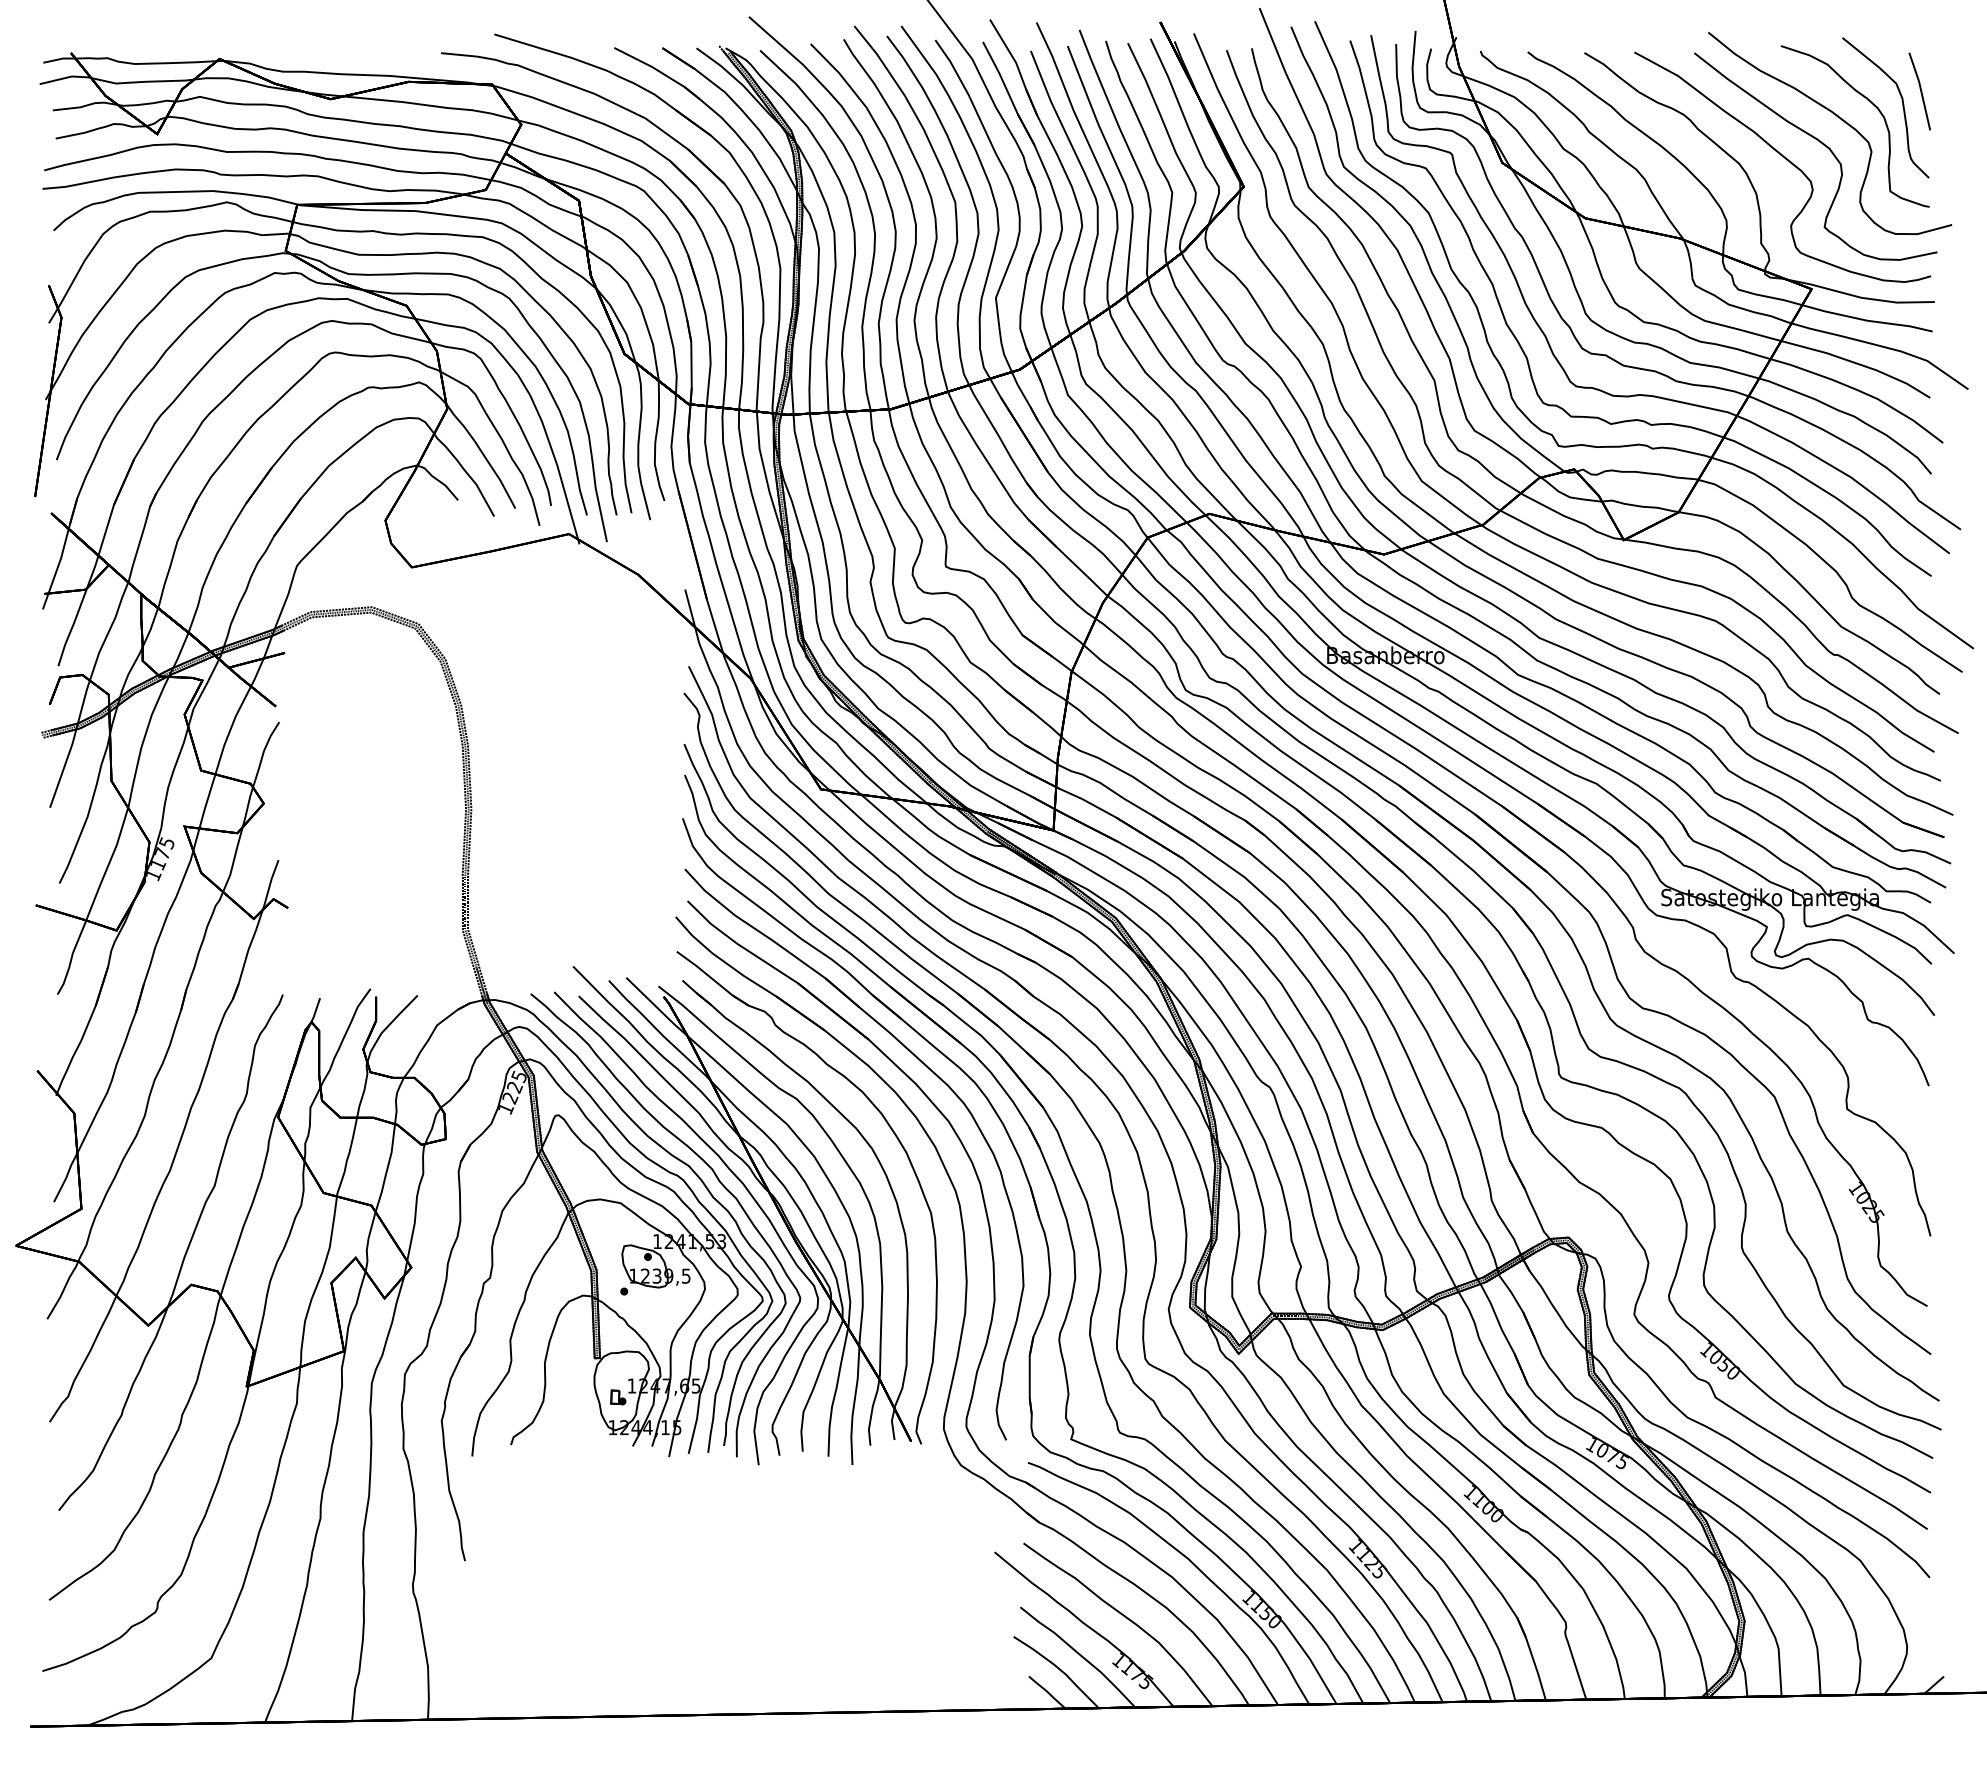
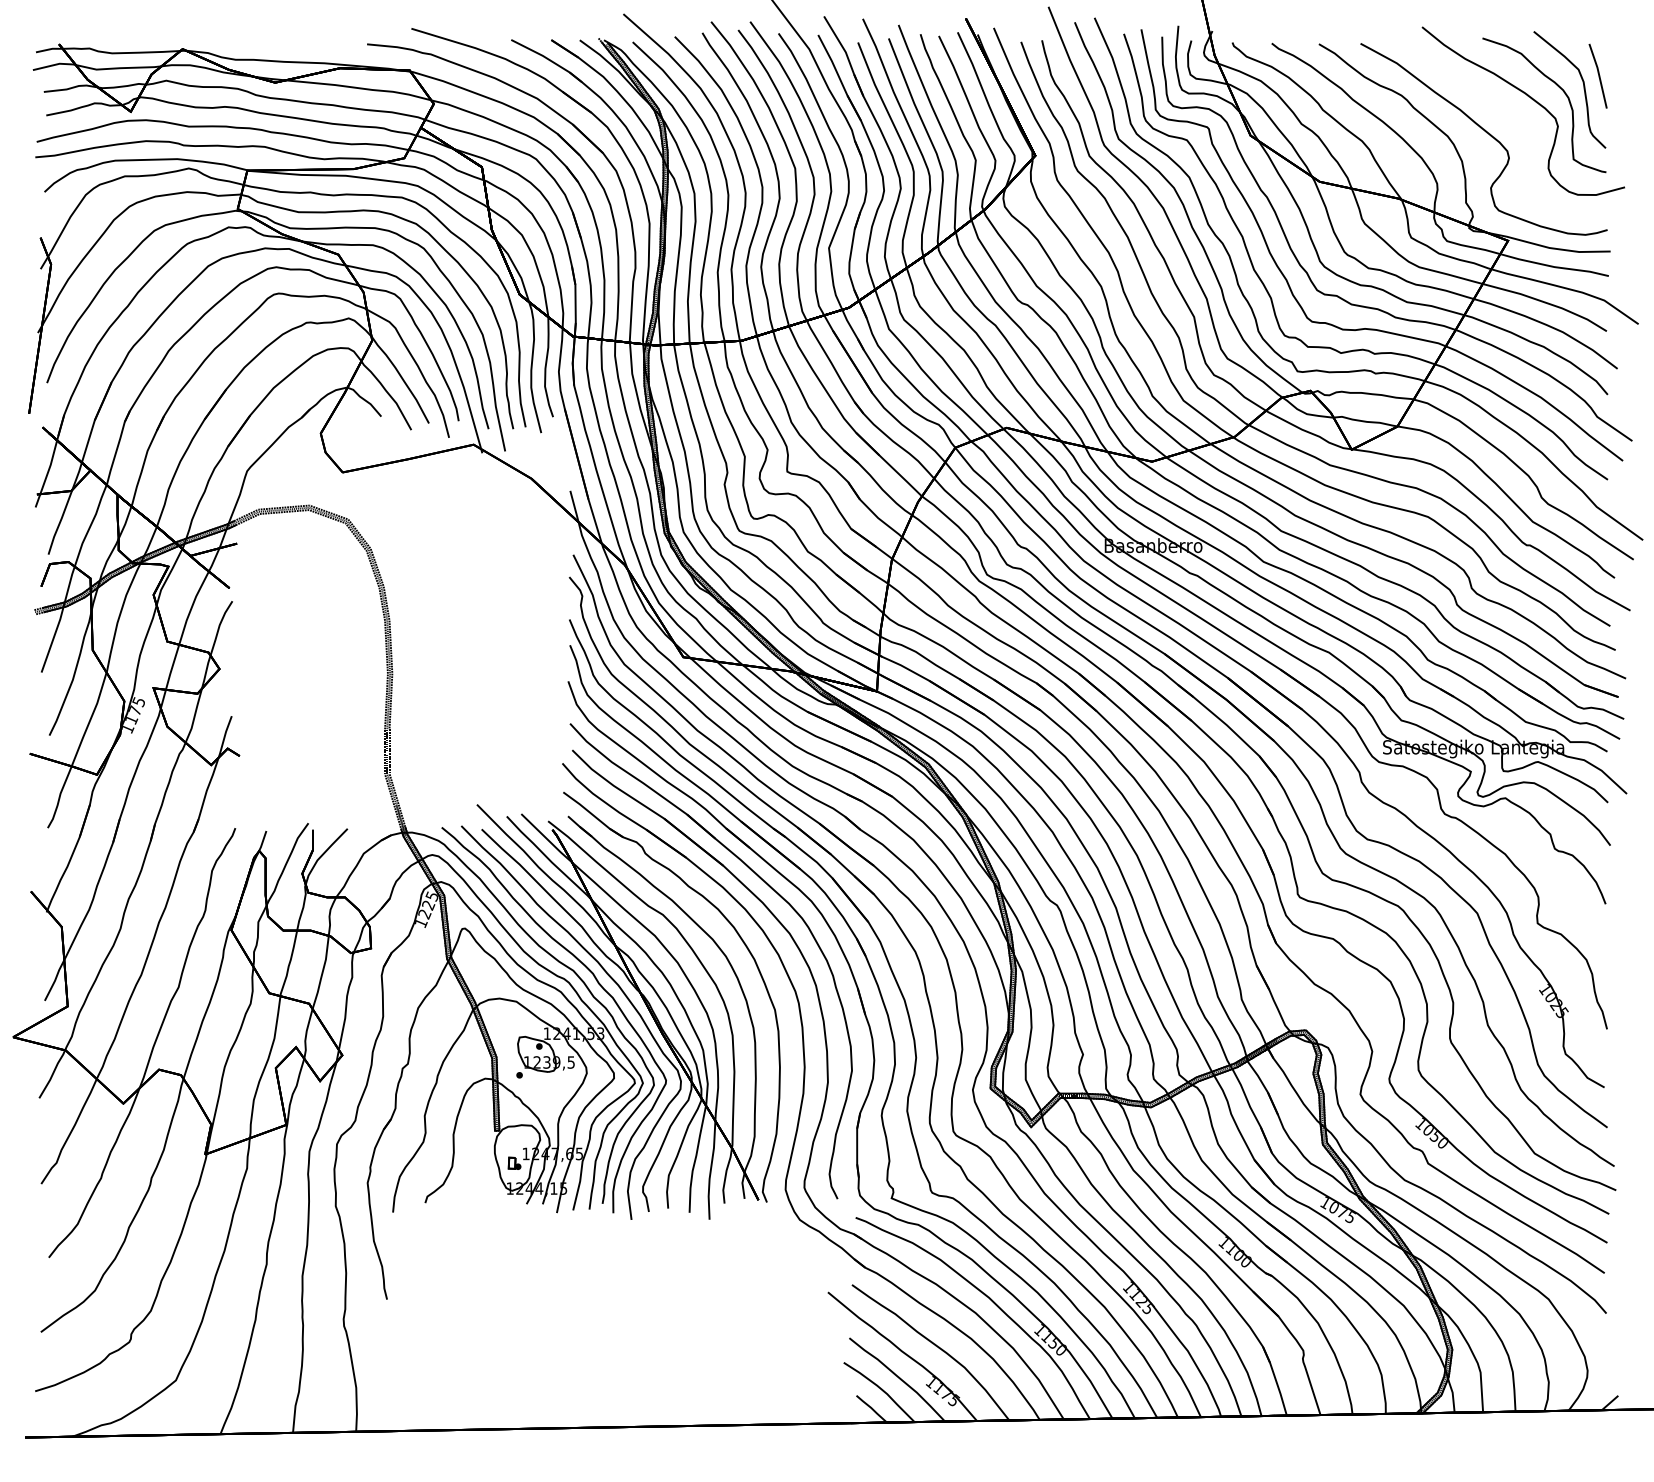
part: (1824, 146) -> (1518, 122), removed

